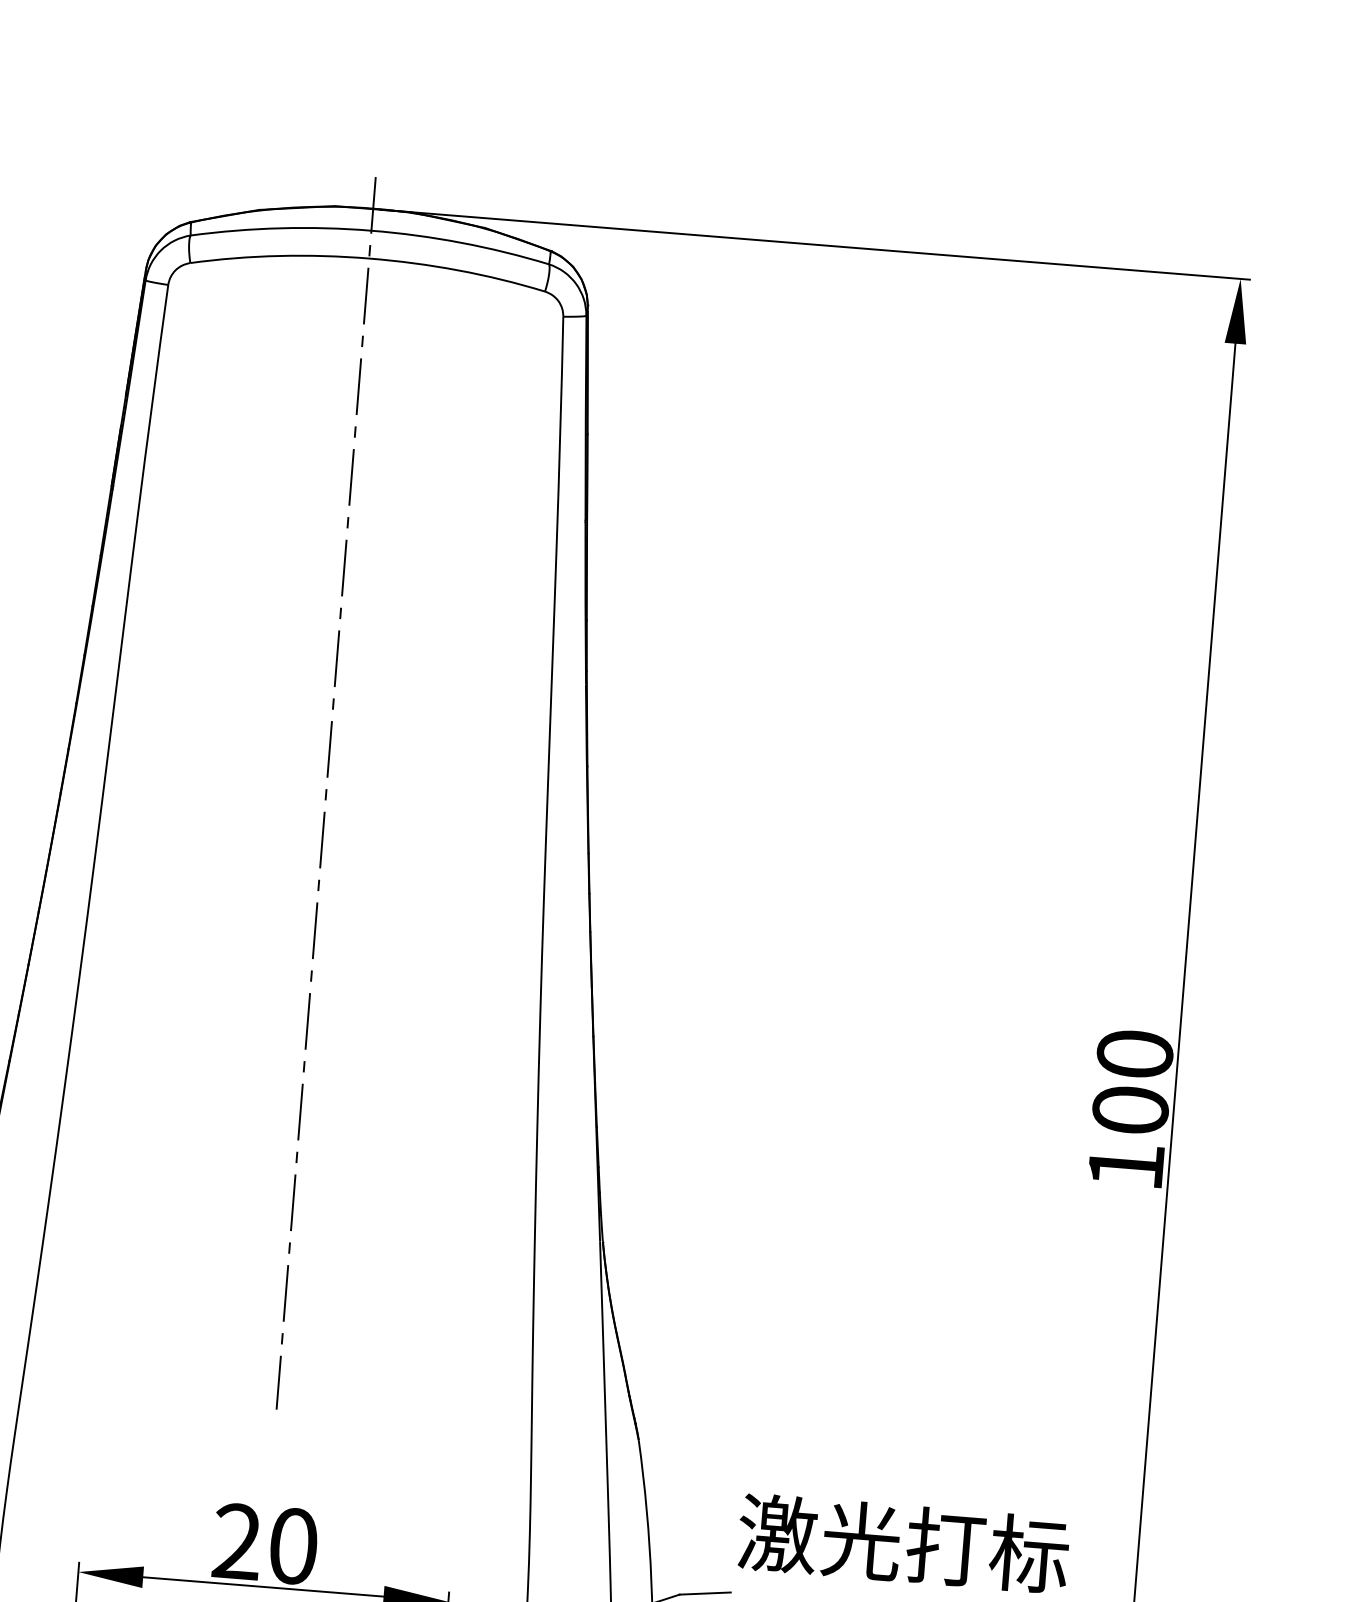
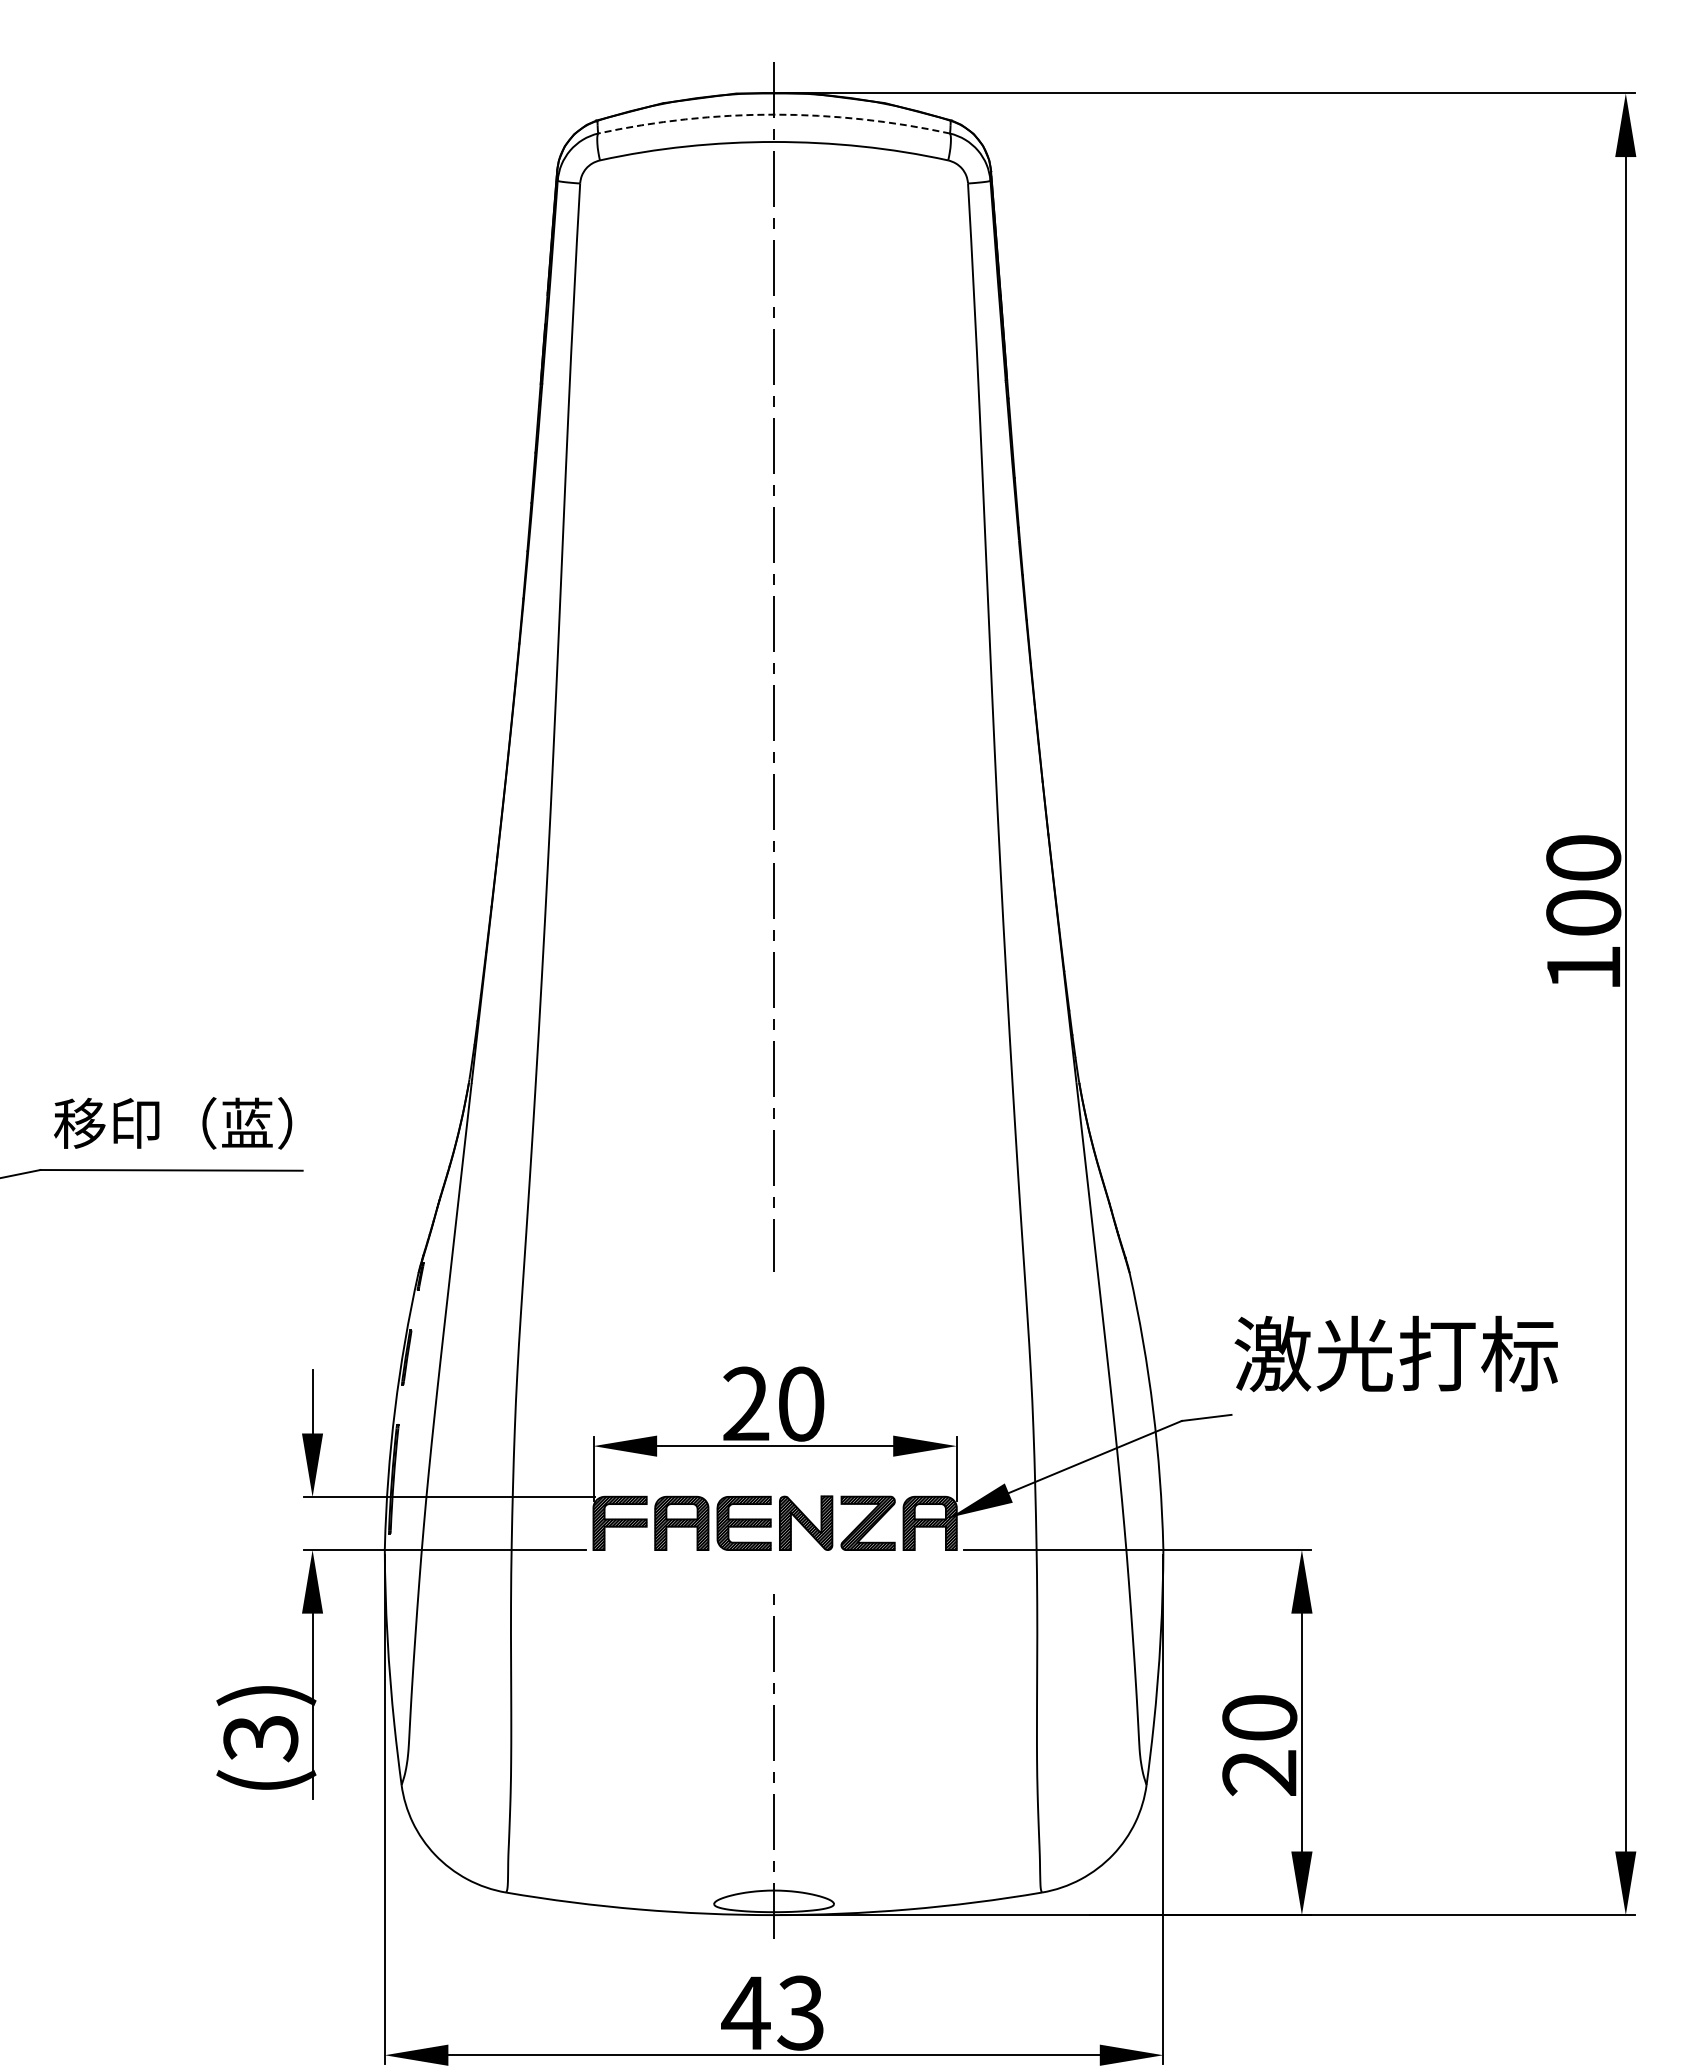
arc: (371, 230) -> (774, 114), solid -> dashed

